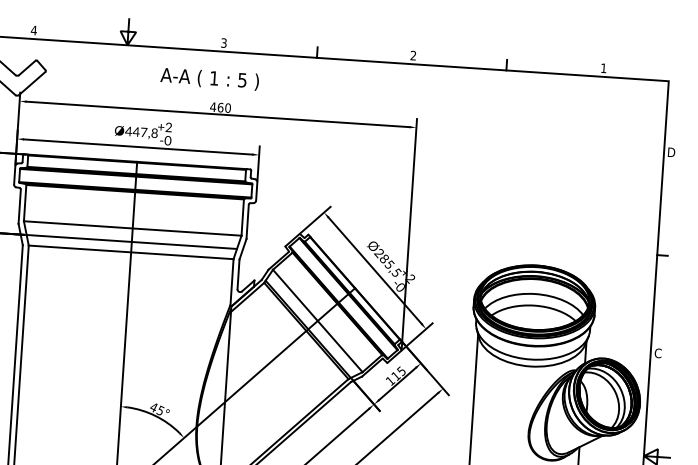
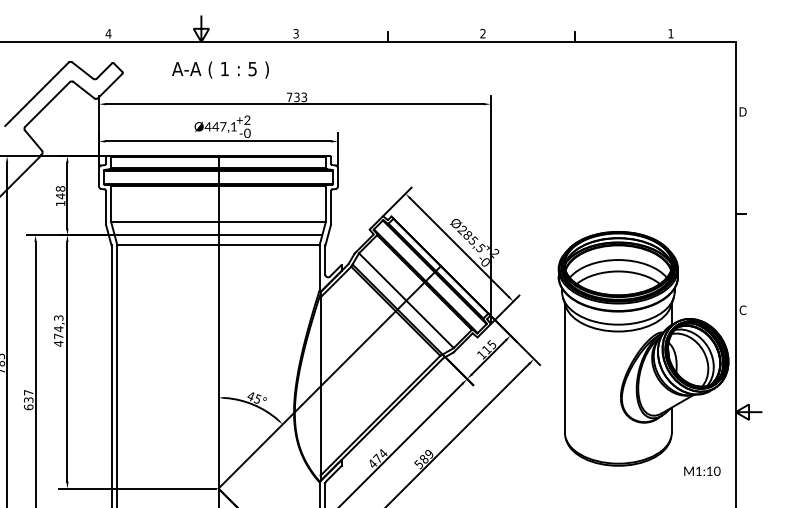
text: (209, 78) -> (220, 69), moved
text: (220, 107) -> (296, 97), 460 -> 733
text: (154, 132) -> (233, 126), Ø447,8 -> Ø447,1

